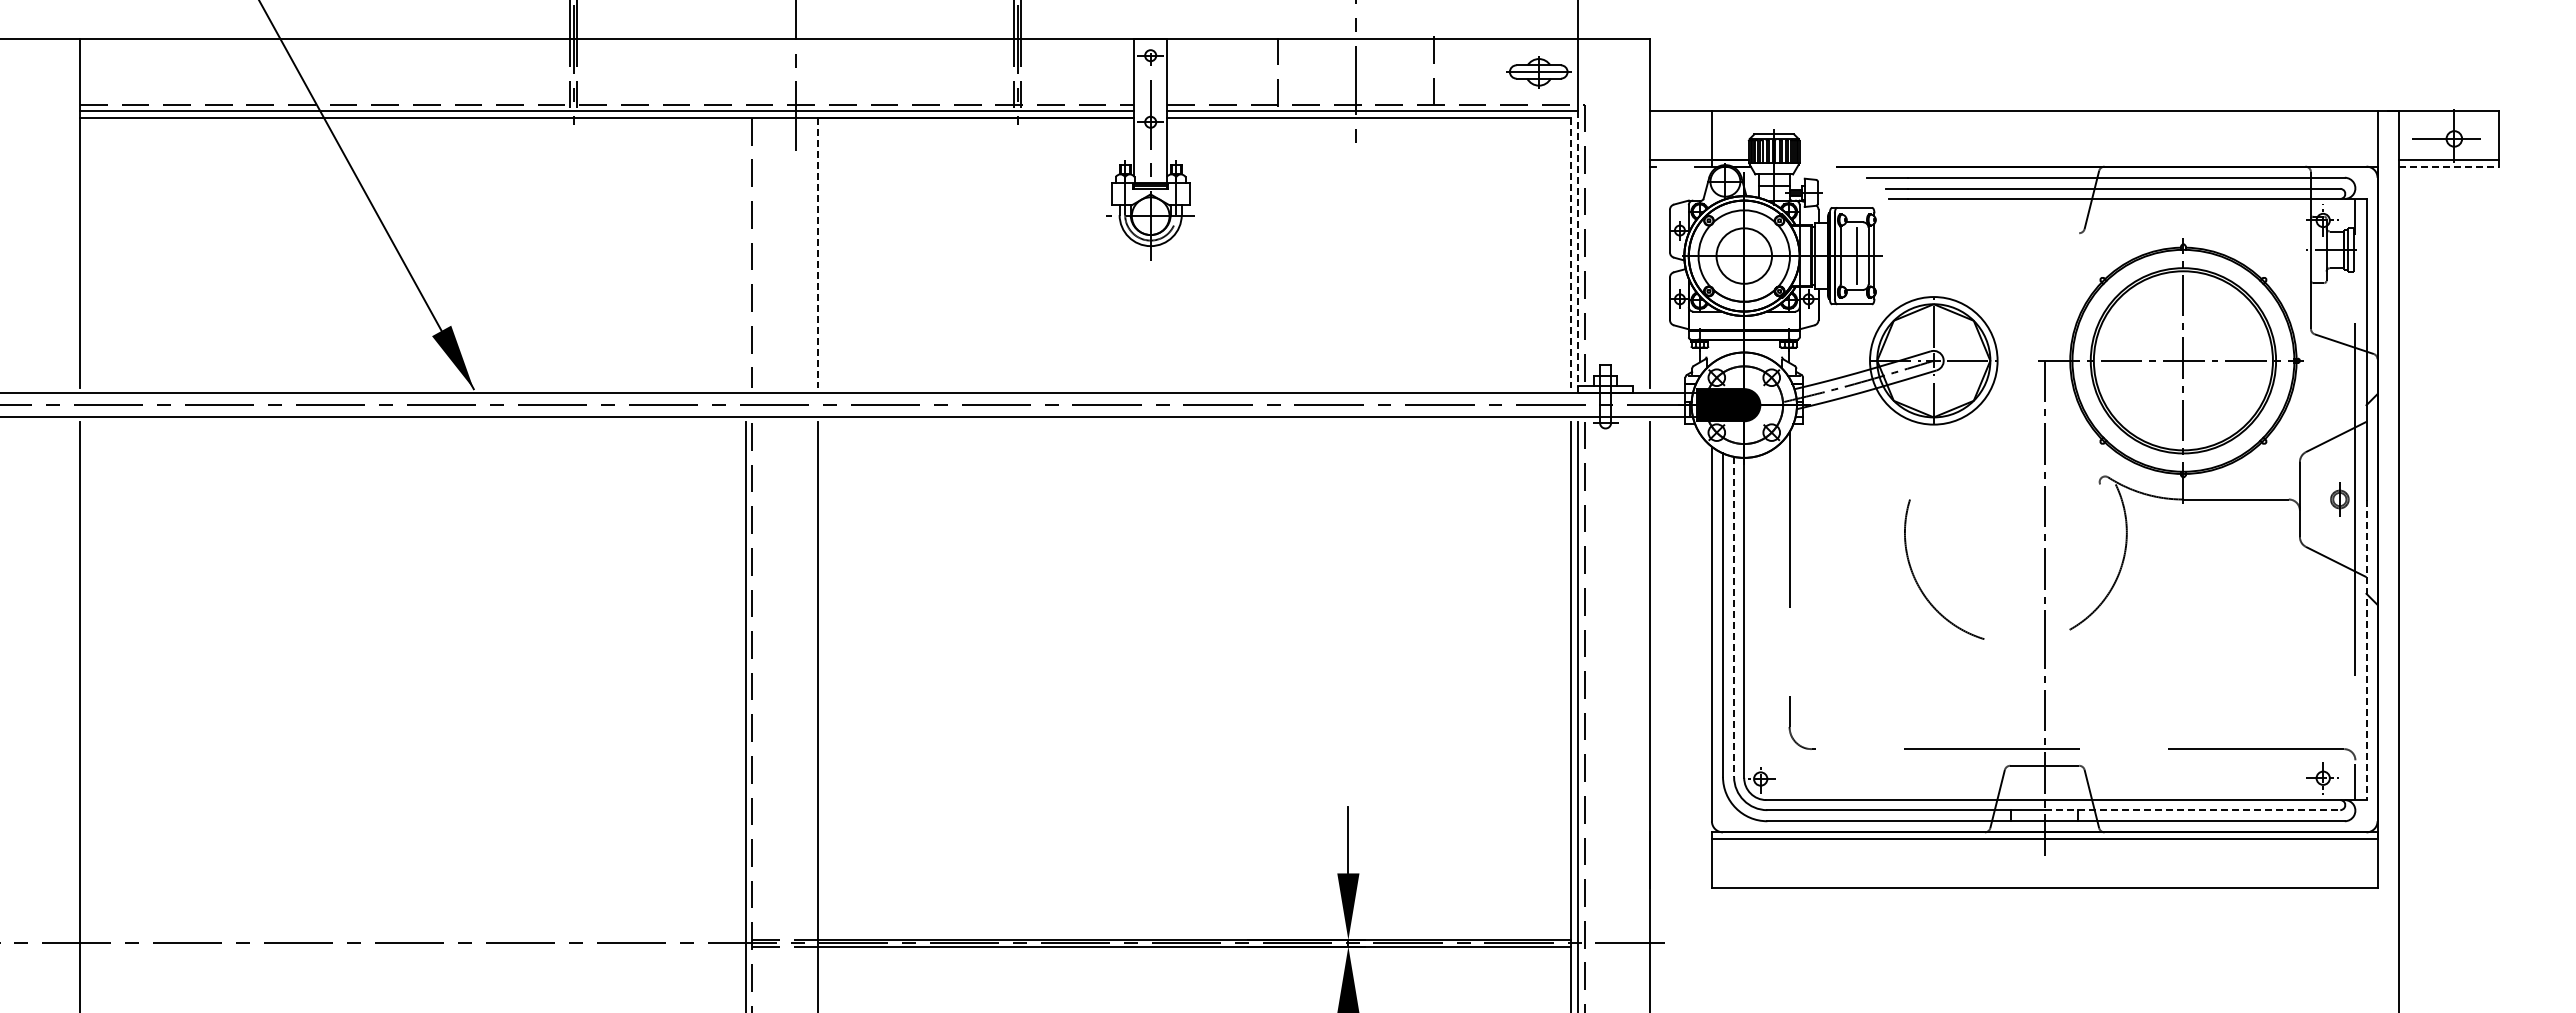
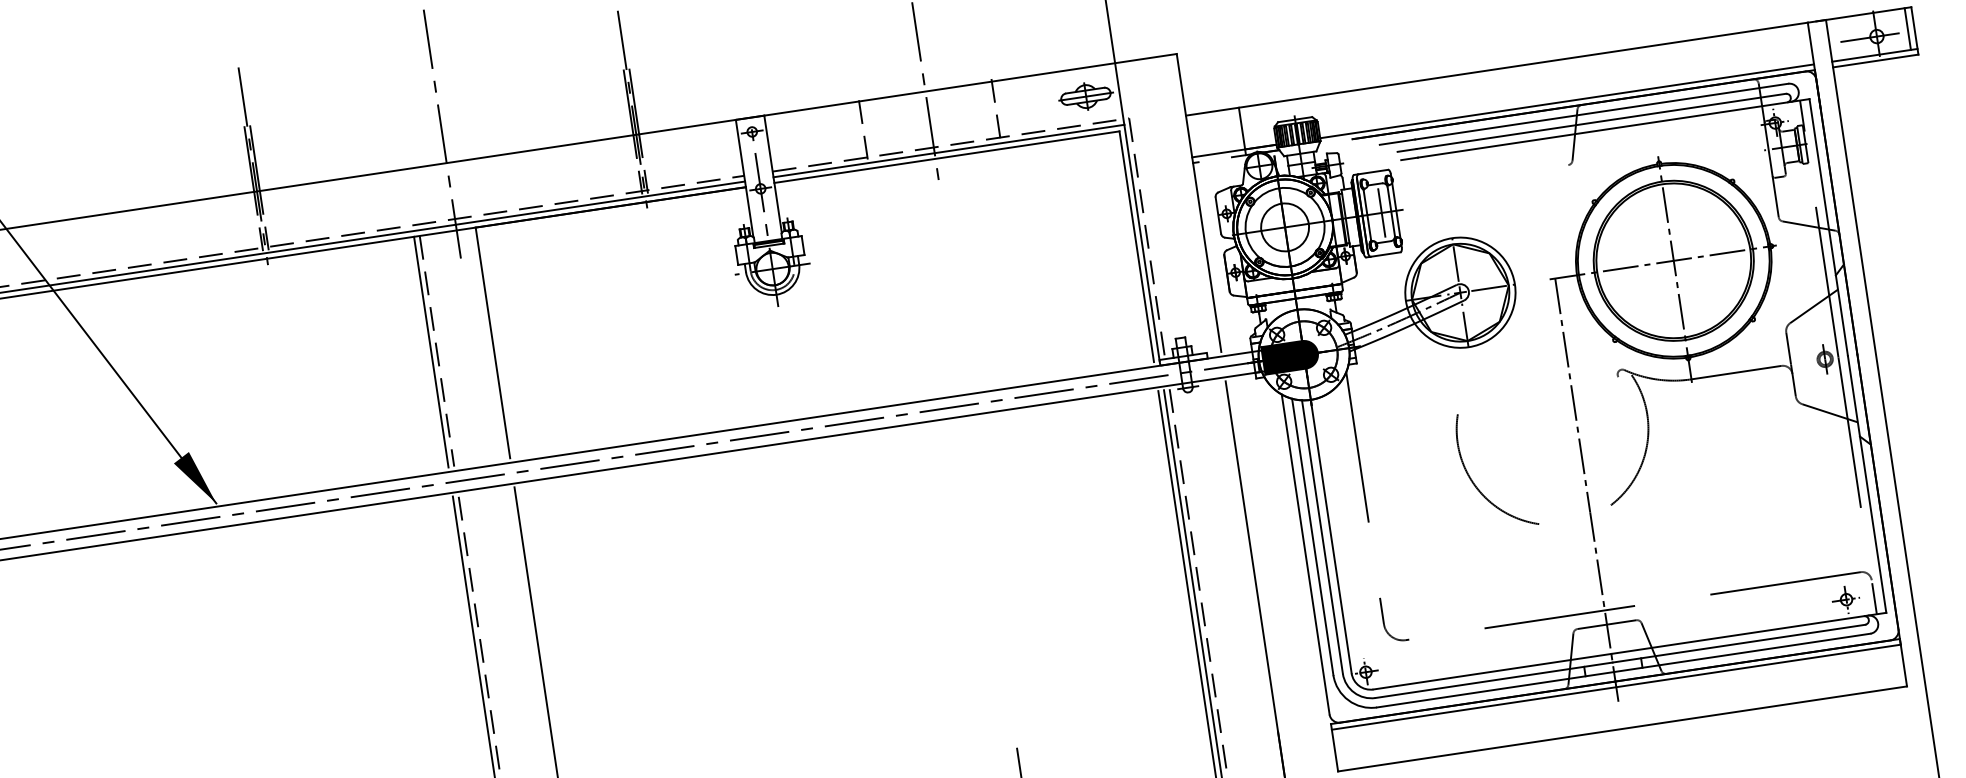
line: (2490, 135) -> (1907, 29), added
line: (2088, 160) -> (1567, 101), added
line: (2448, 166) -> (1875, 60), dashed -> solid
line: (1577, 249) -> (1141, 243), dashed -> solid
line: (745, 252) -> (431, 351), added
line: (817, 252) -> (492, 342), dashed -> solid
line: (1571, 252) -> (1136, 246), dashed -> solid
line: (1734, 616) -> (1322, 536), dashed -> solid
line: (2366, 650) -> (1867, 485), dashed -> solid
line: (2192, 810) -> (1738, 643), dashed -> solid

